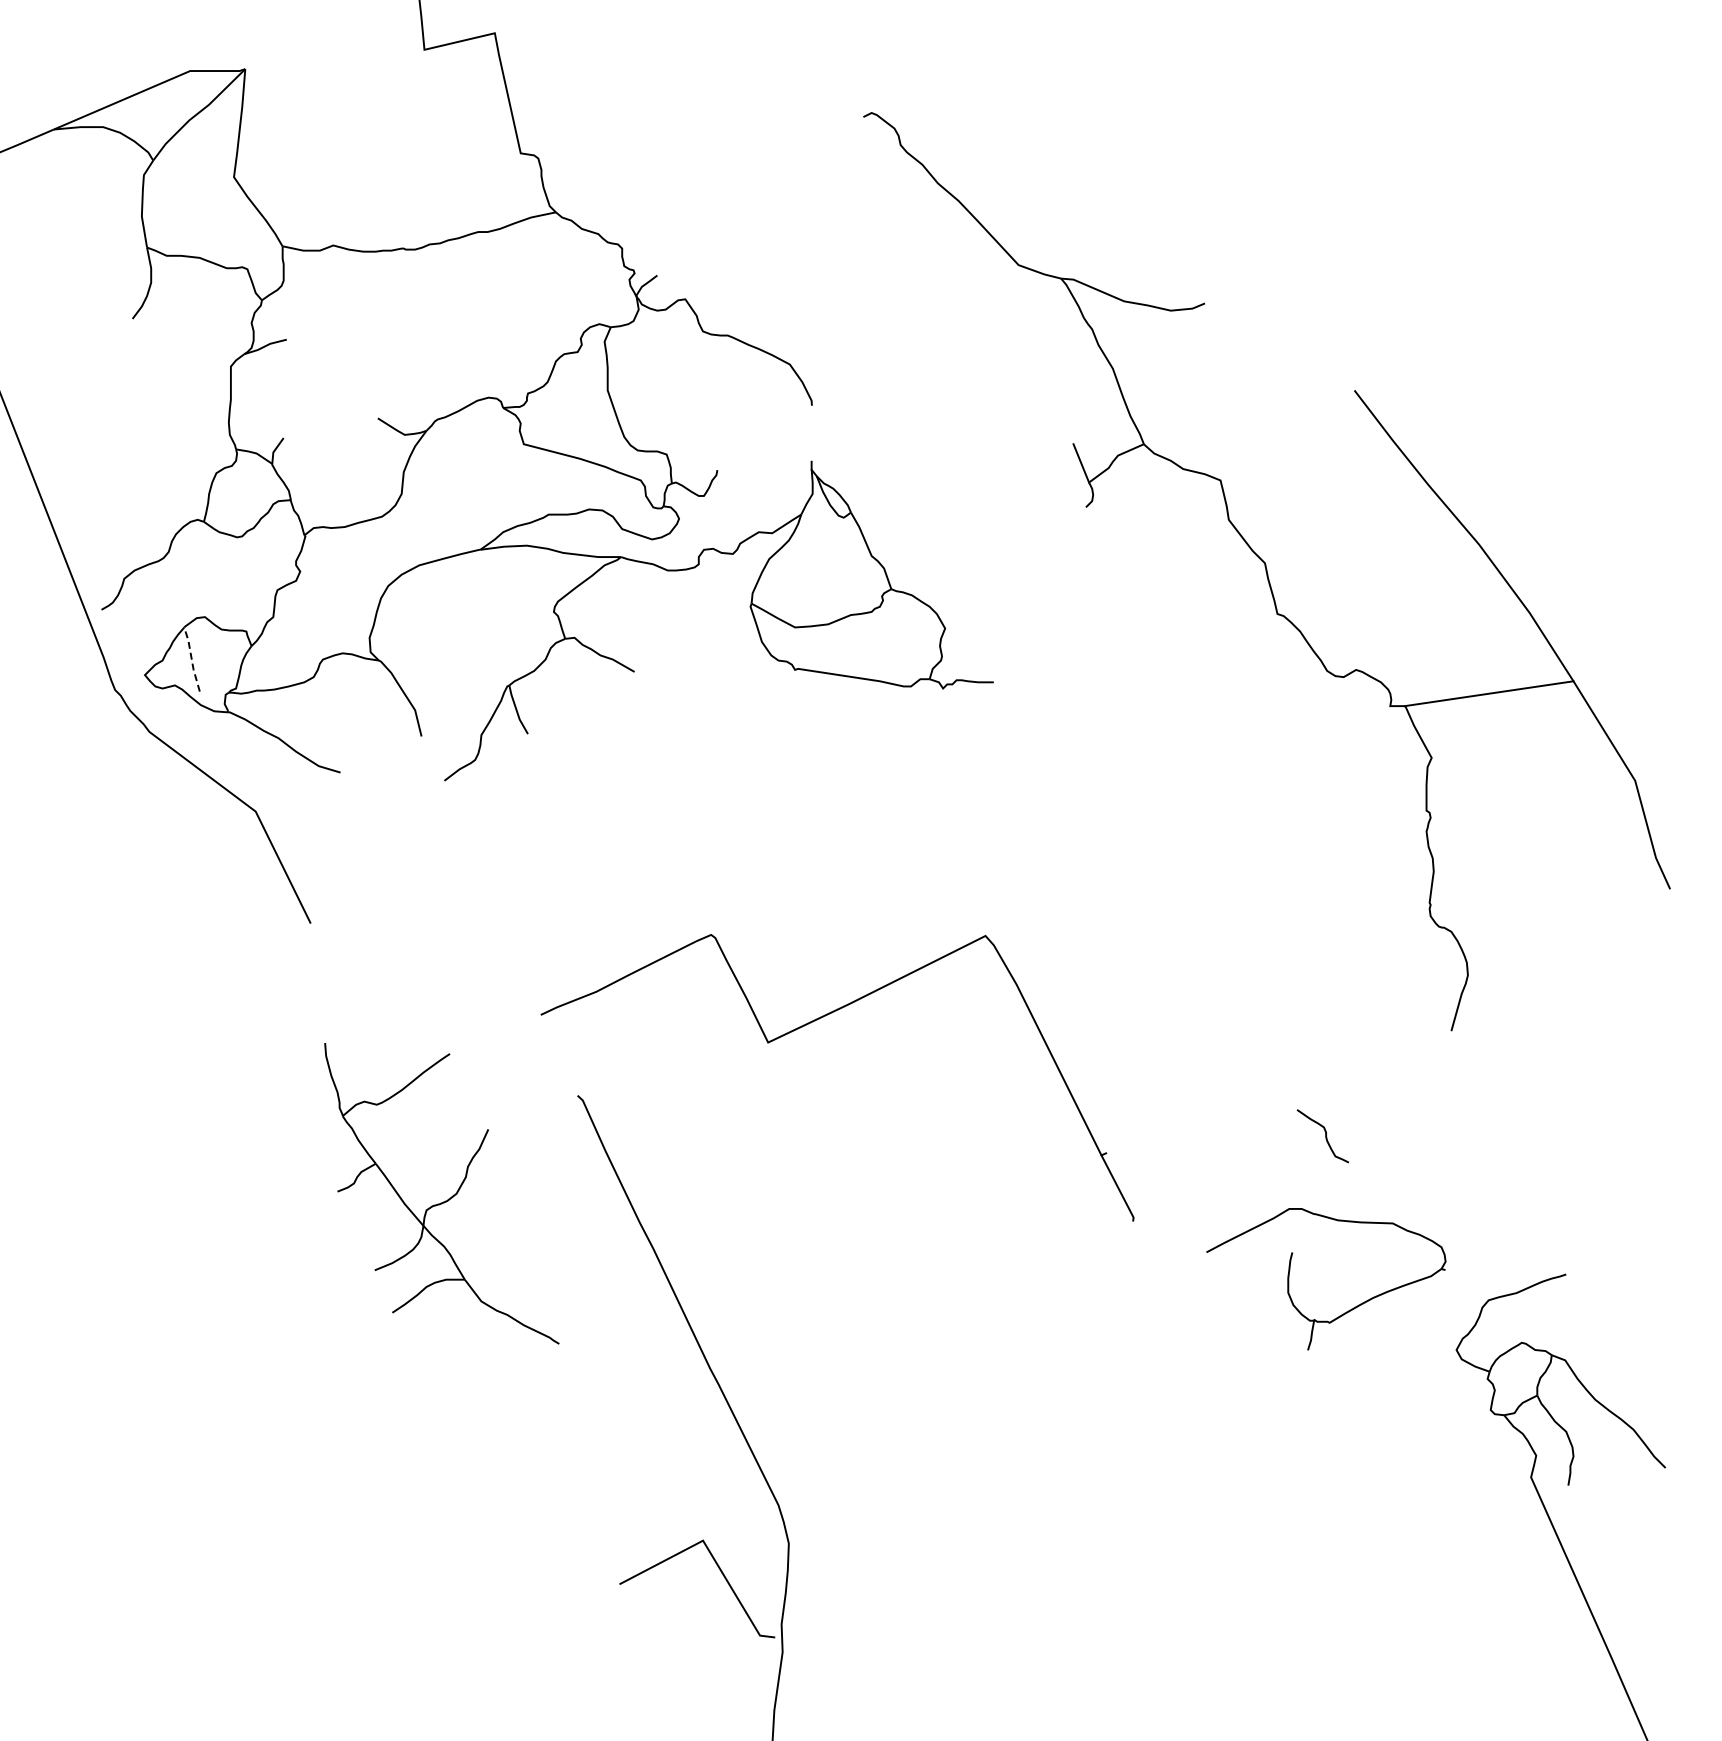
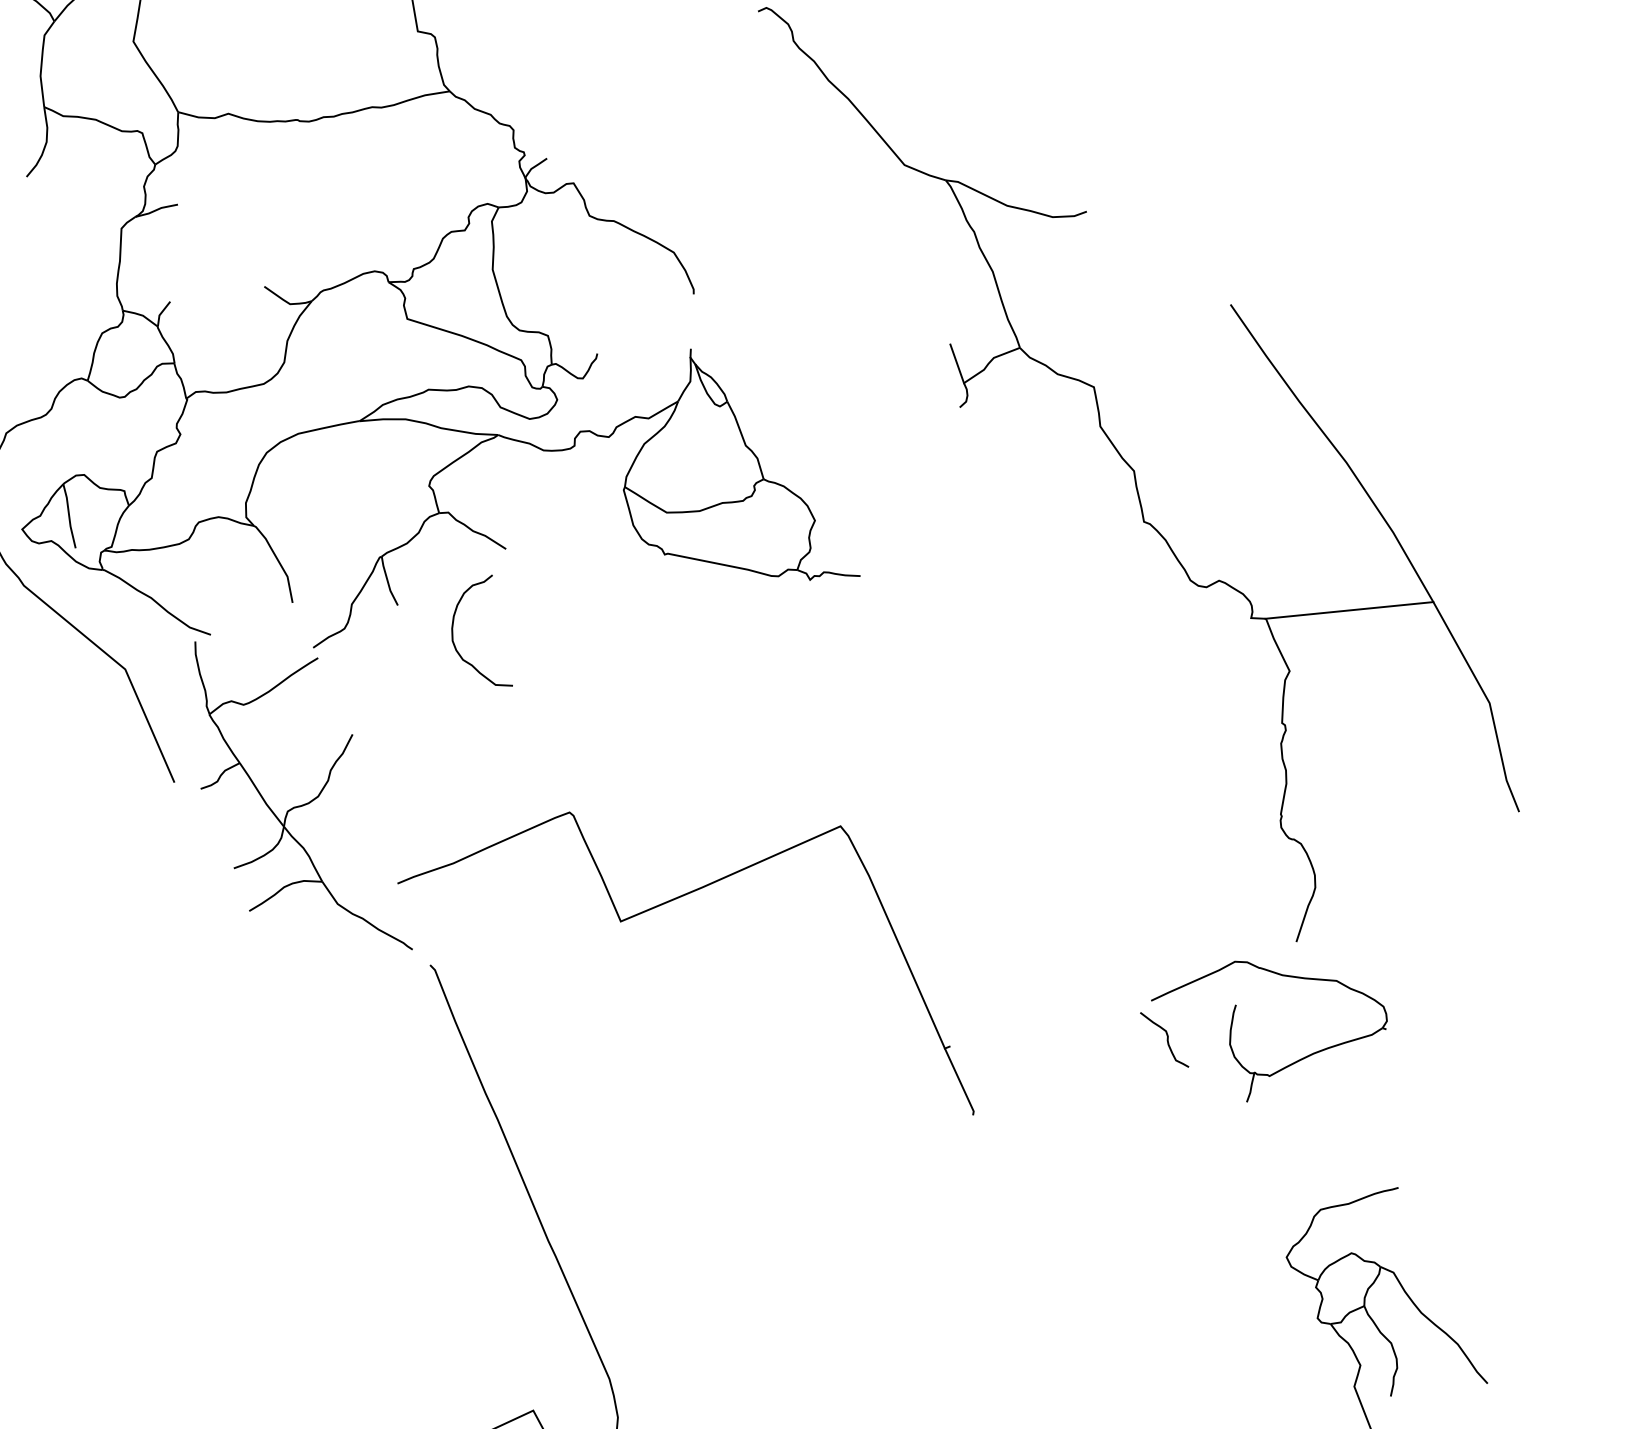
line: (191, 659) -> (68, 516), dashed -> solid
curve: (585, 751) -> (453, 625), added
part: (445, 1200) -> (306, 802), moved
part: (1289, 1279) -> (1231, 1031), moved

